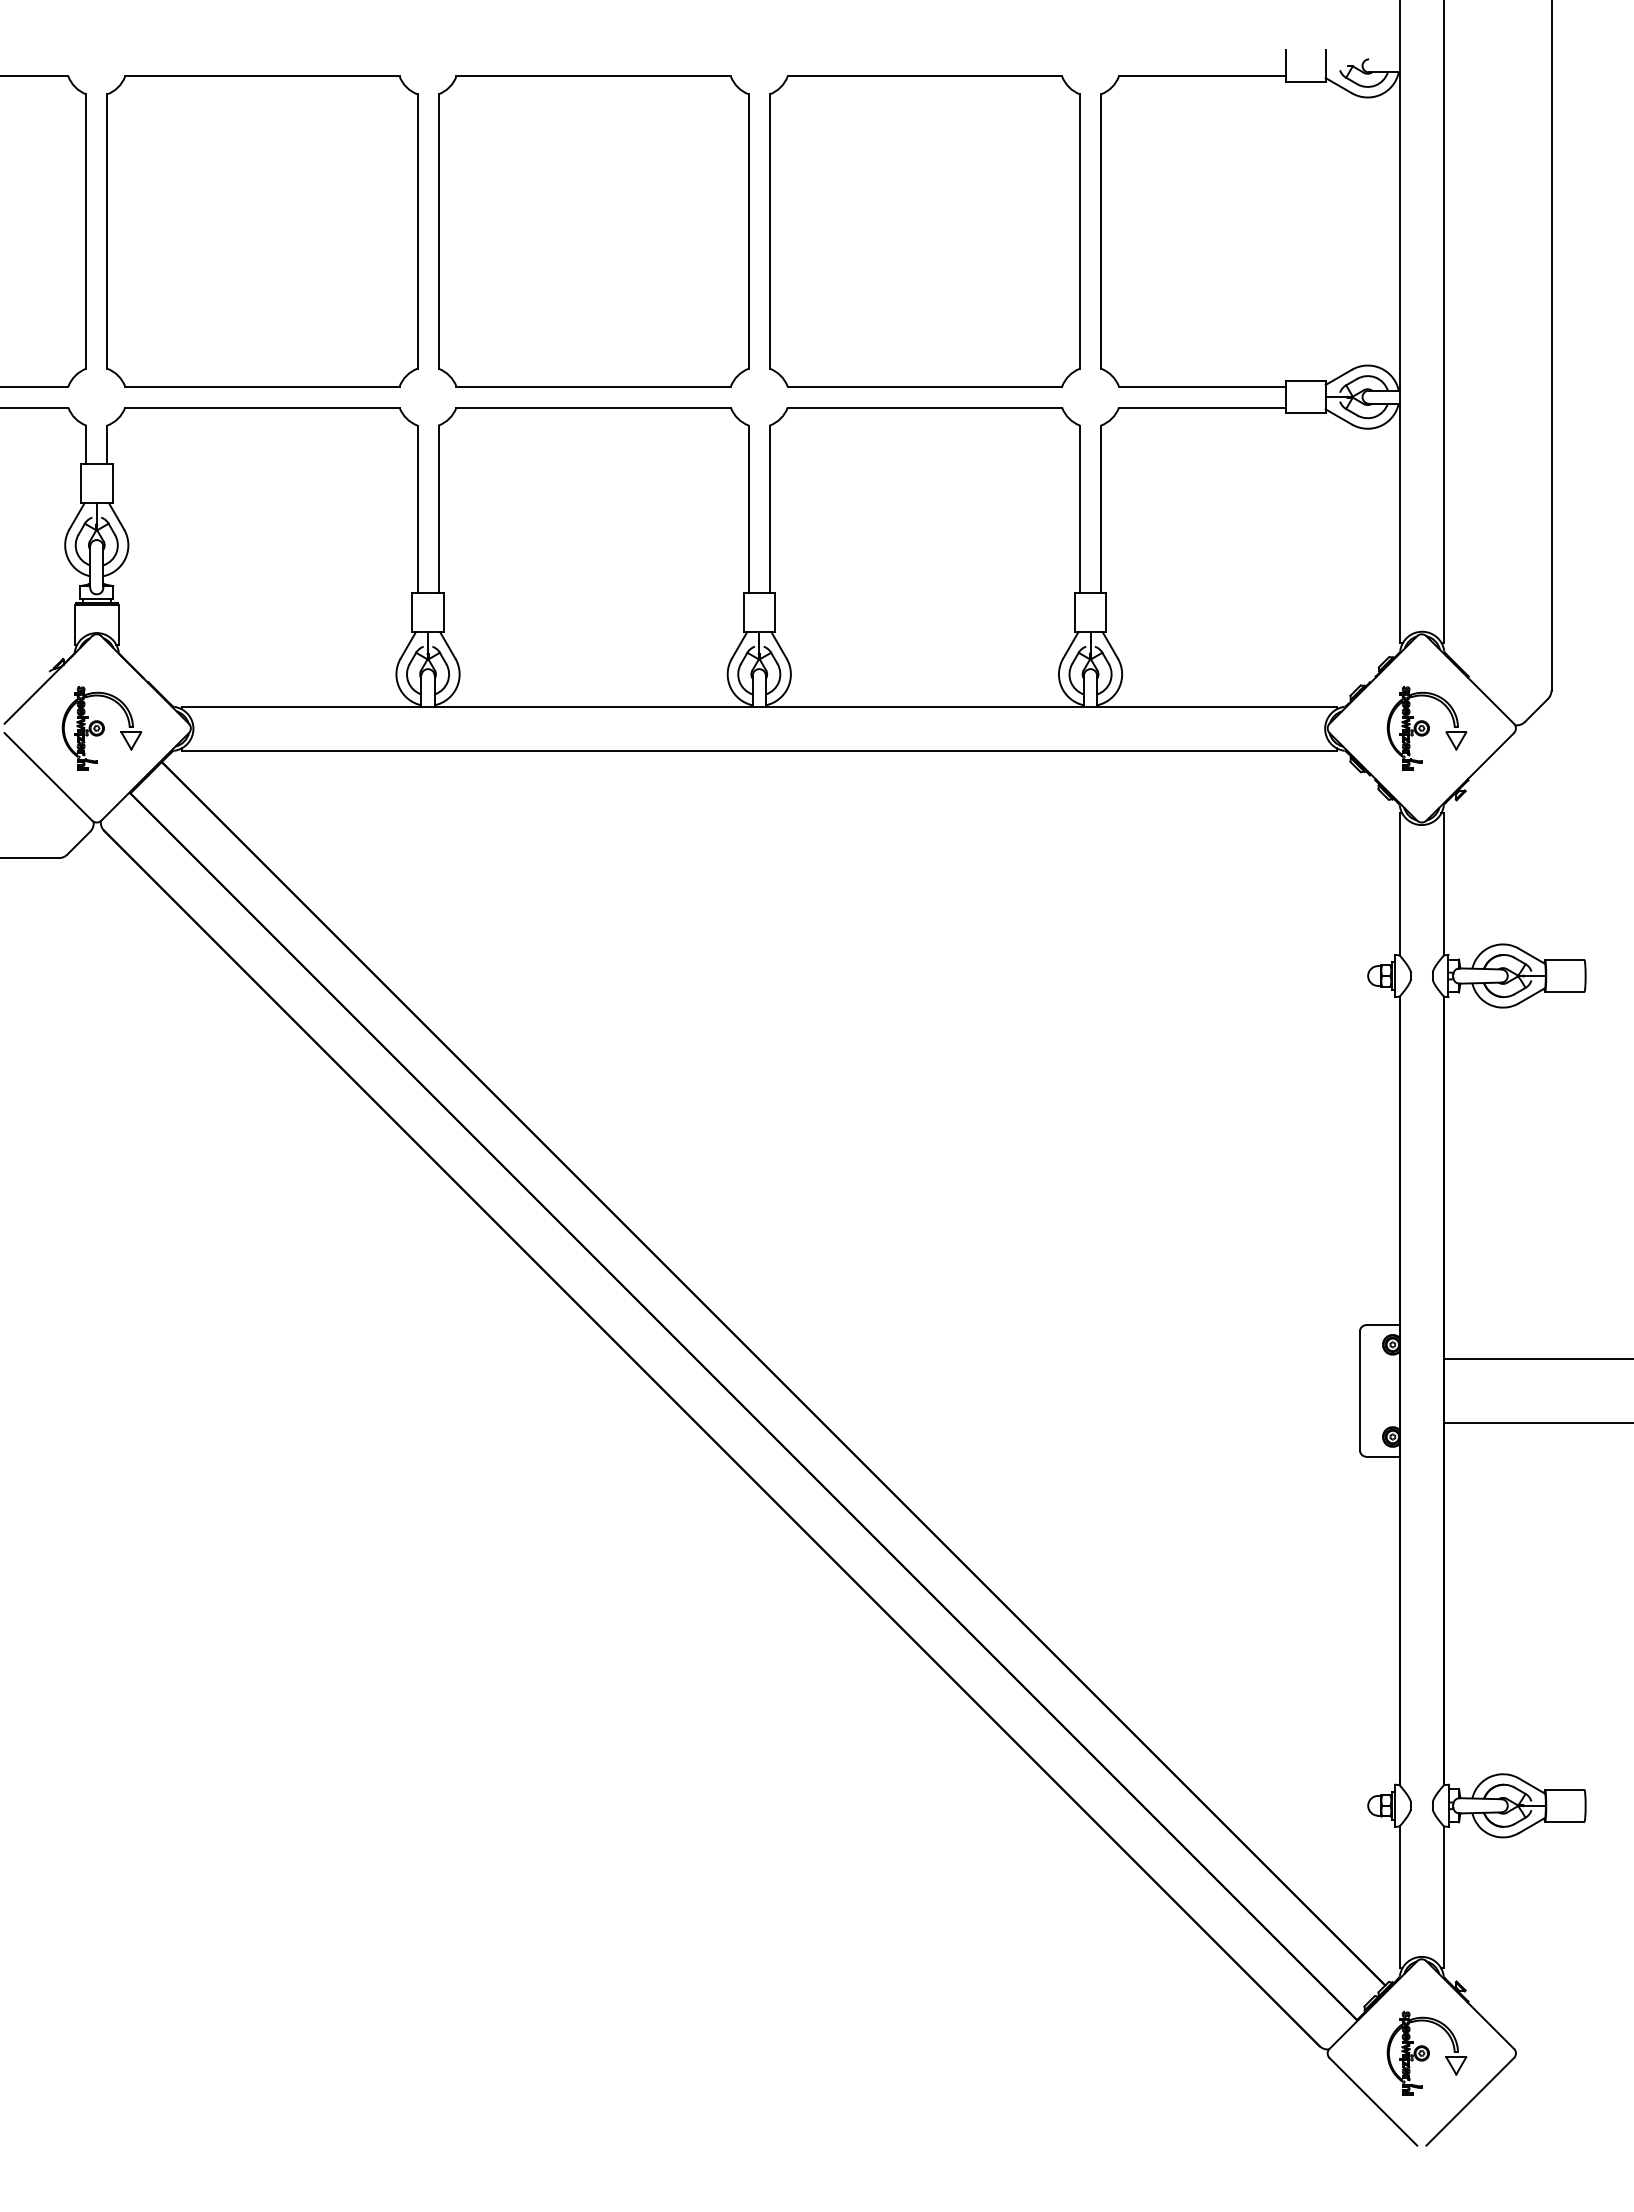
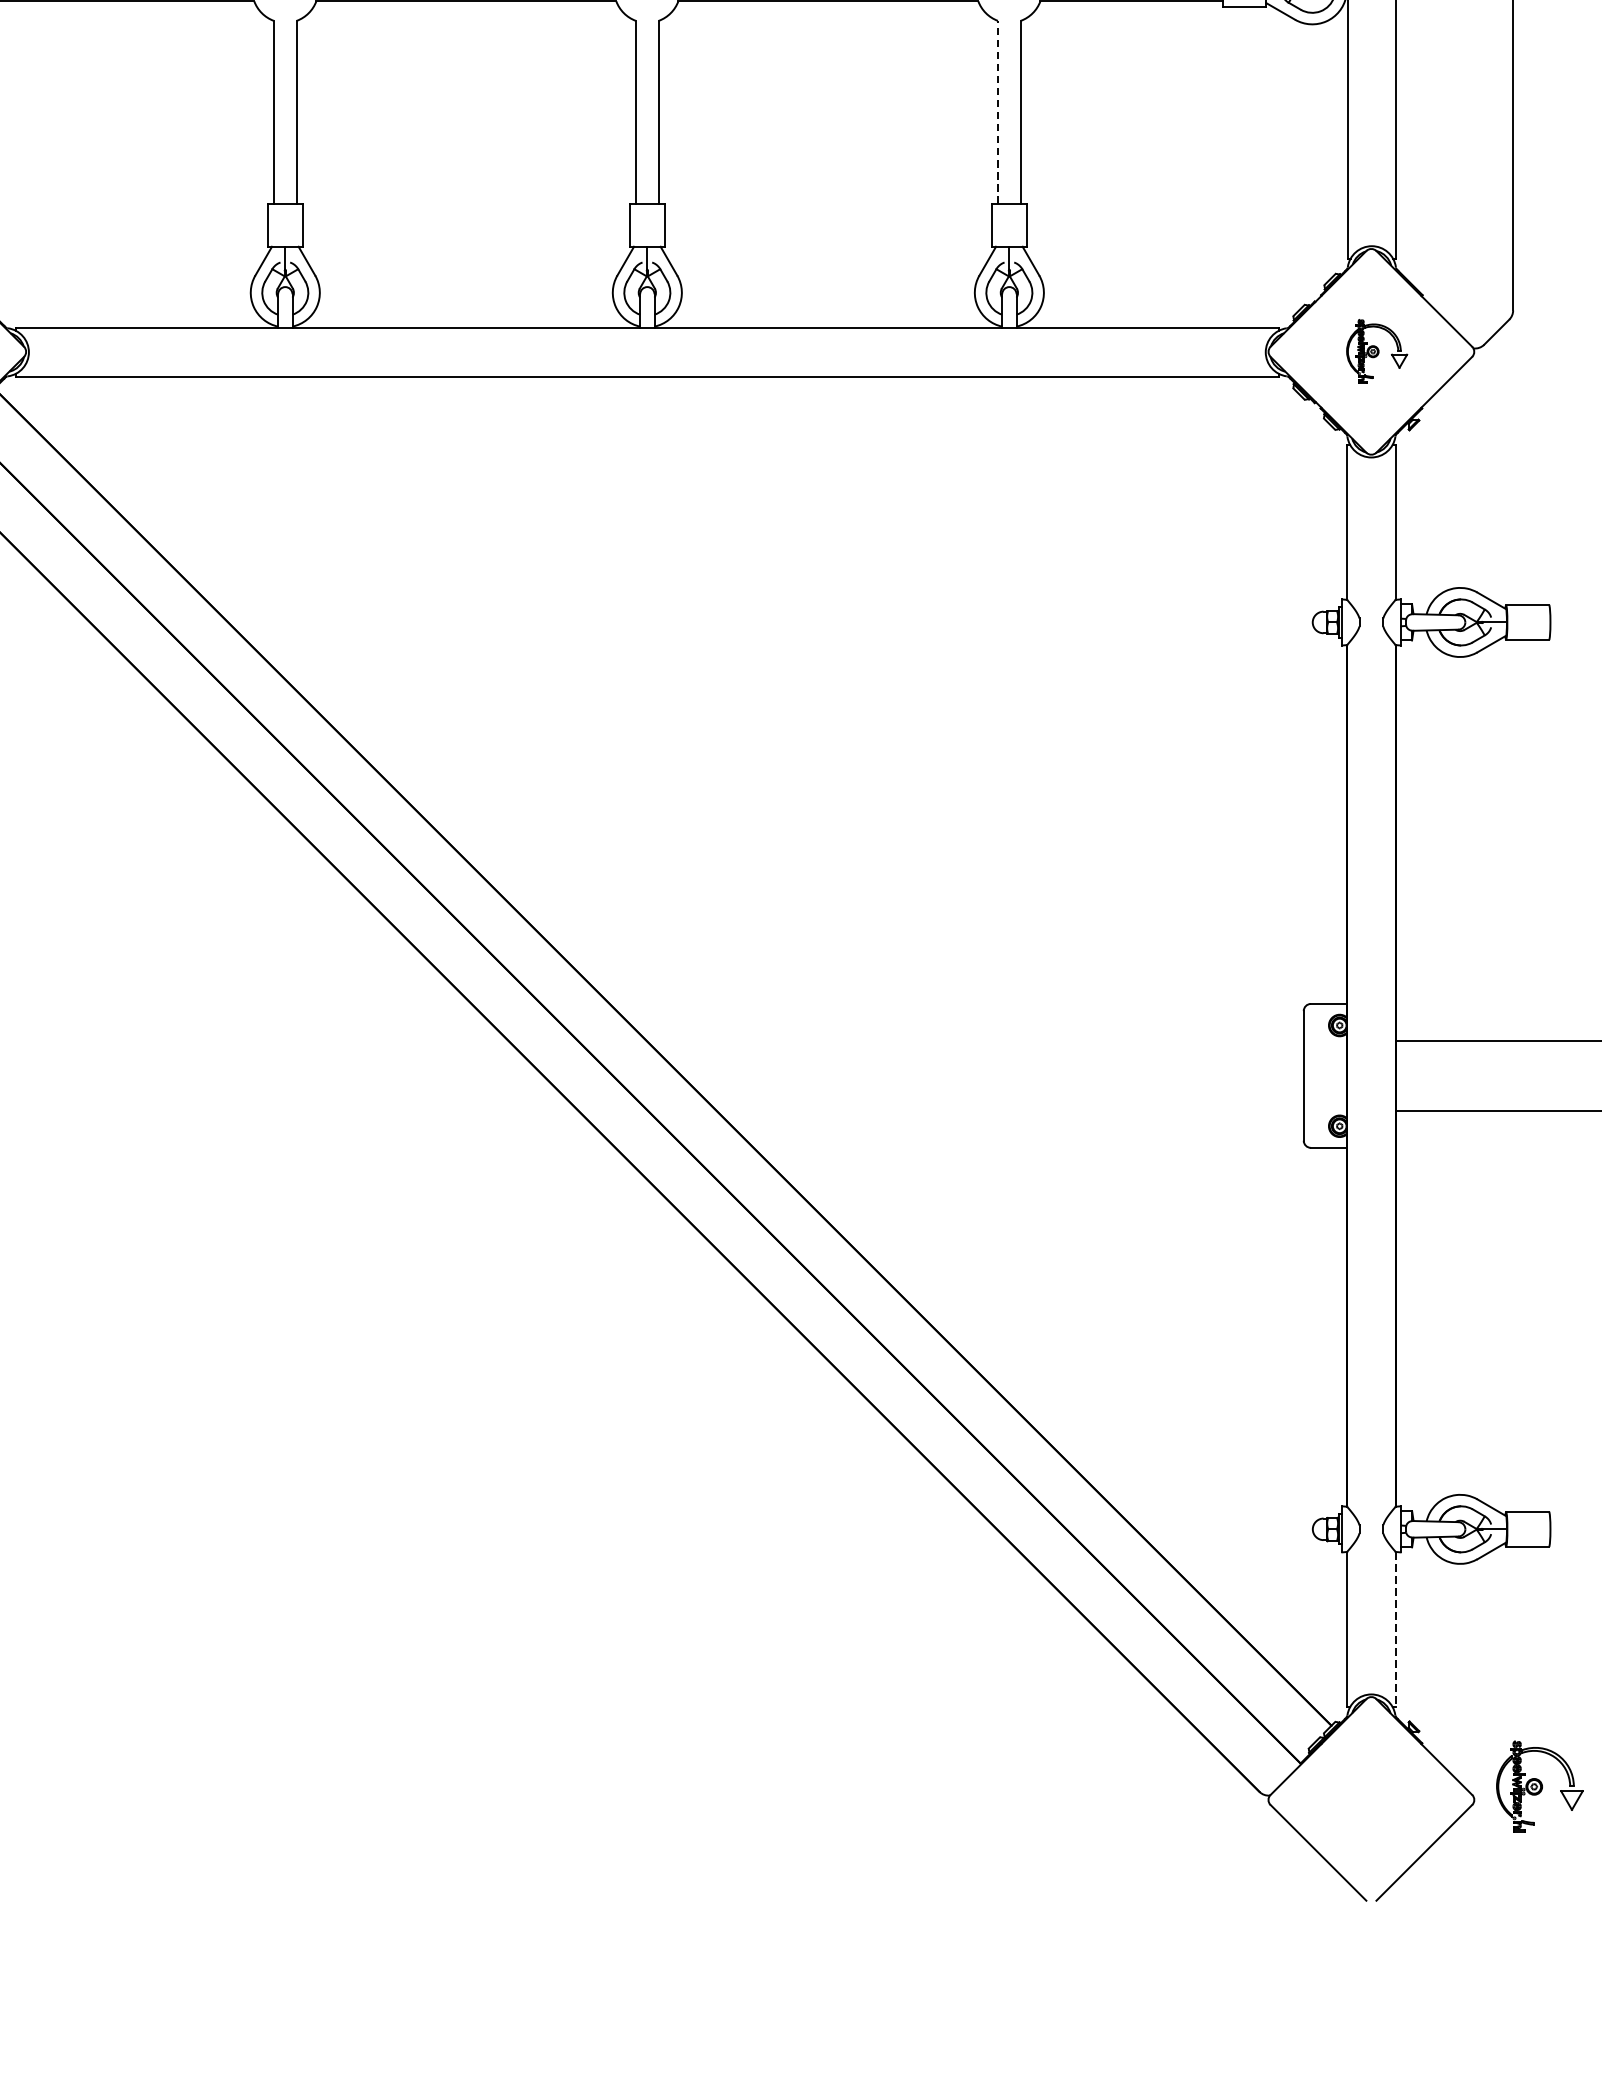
line: (1080, 509) -> (998, 112), solid -> dashed
part: (1426, 727) -> (1376, 350), size x0.7
line: (1444, 1897) -> (1396, 1629), solid -> dashed
part: (1426, 2052) -> (1539, 1785), moved

